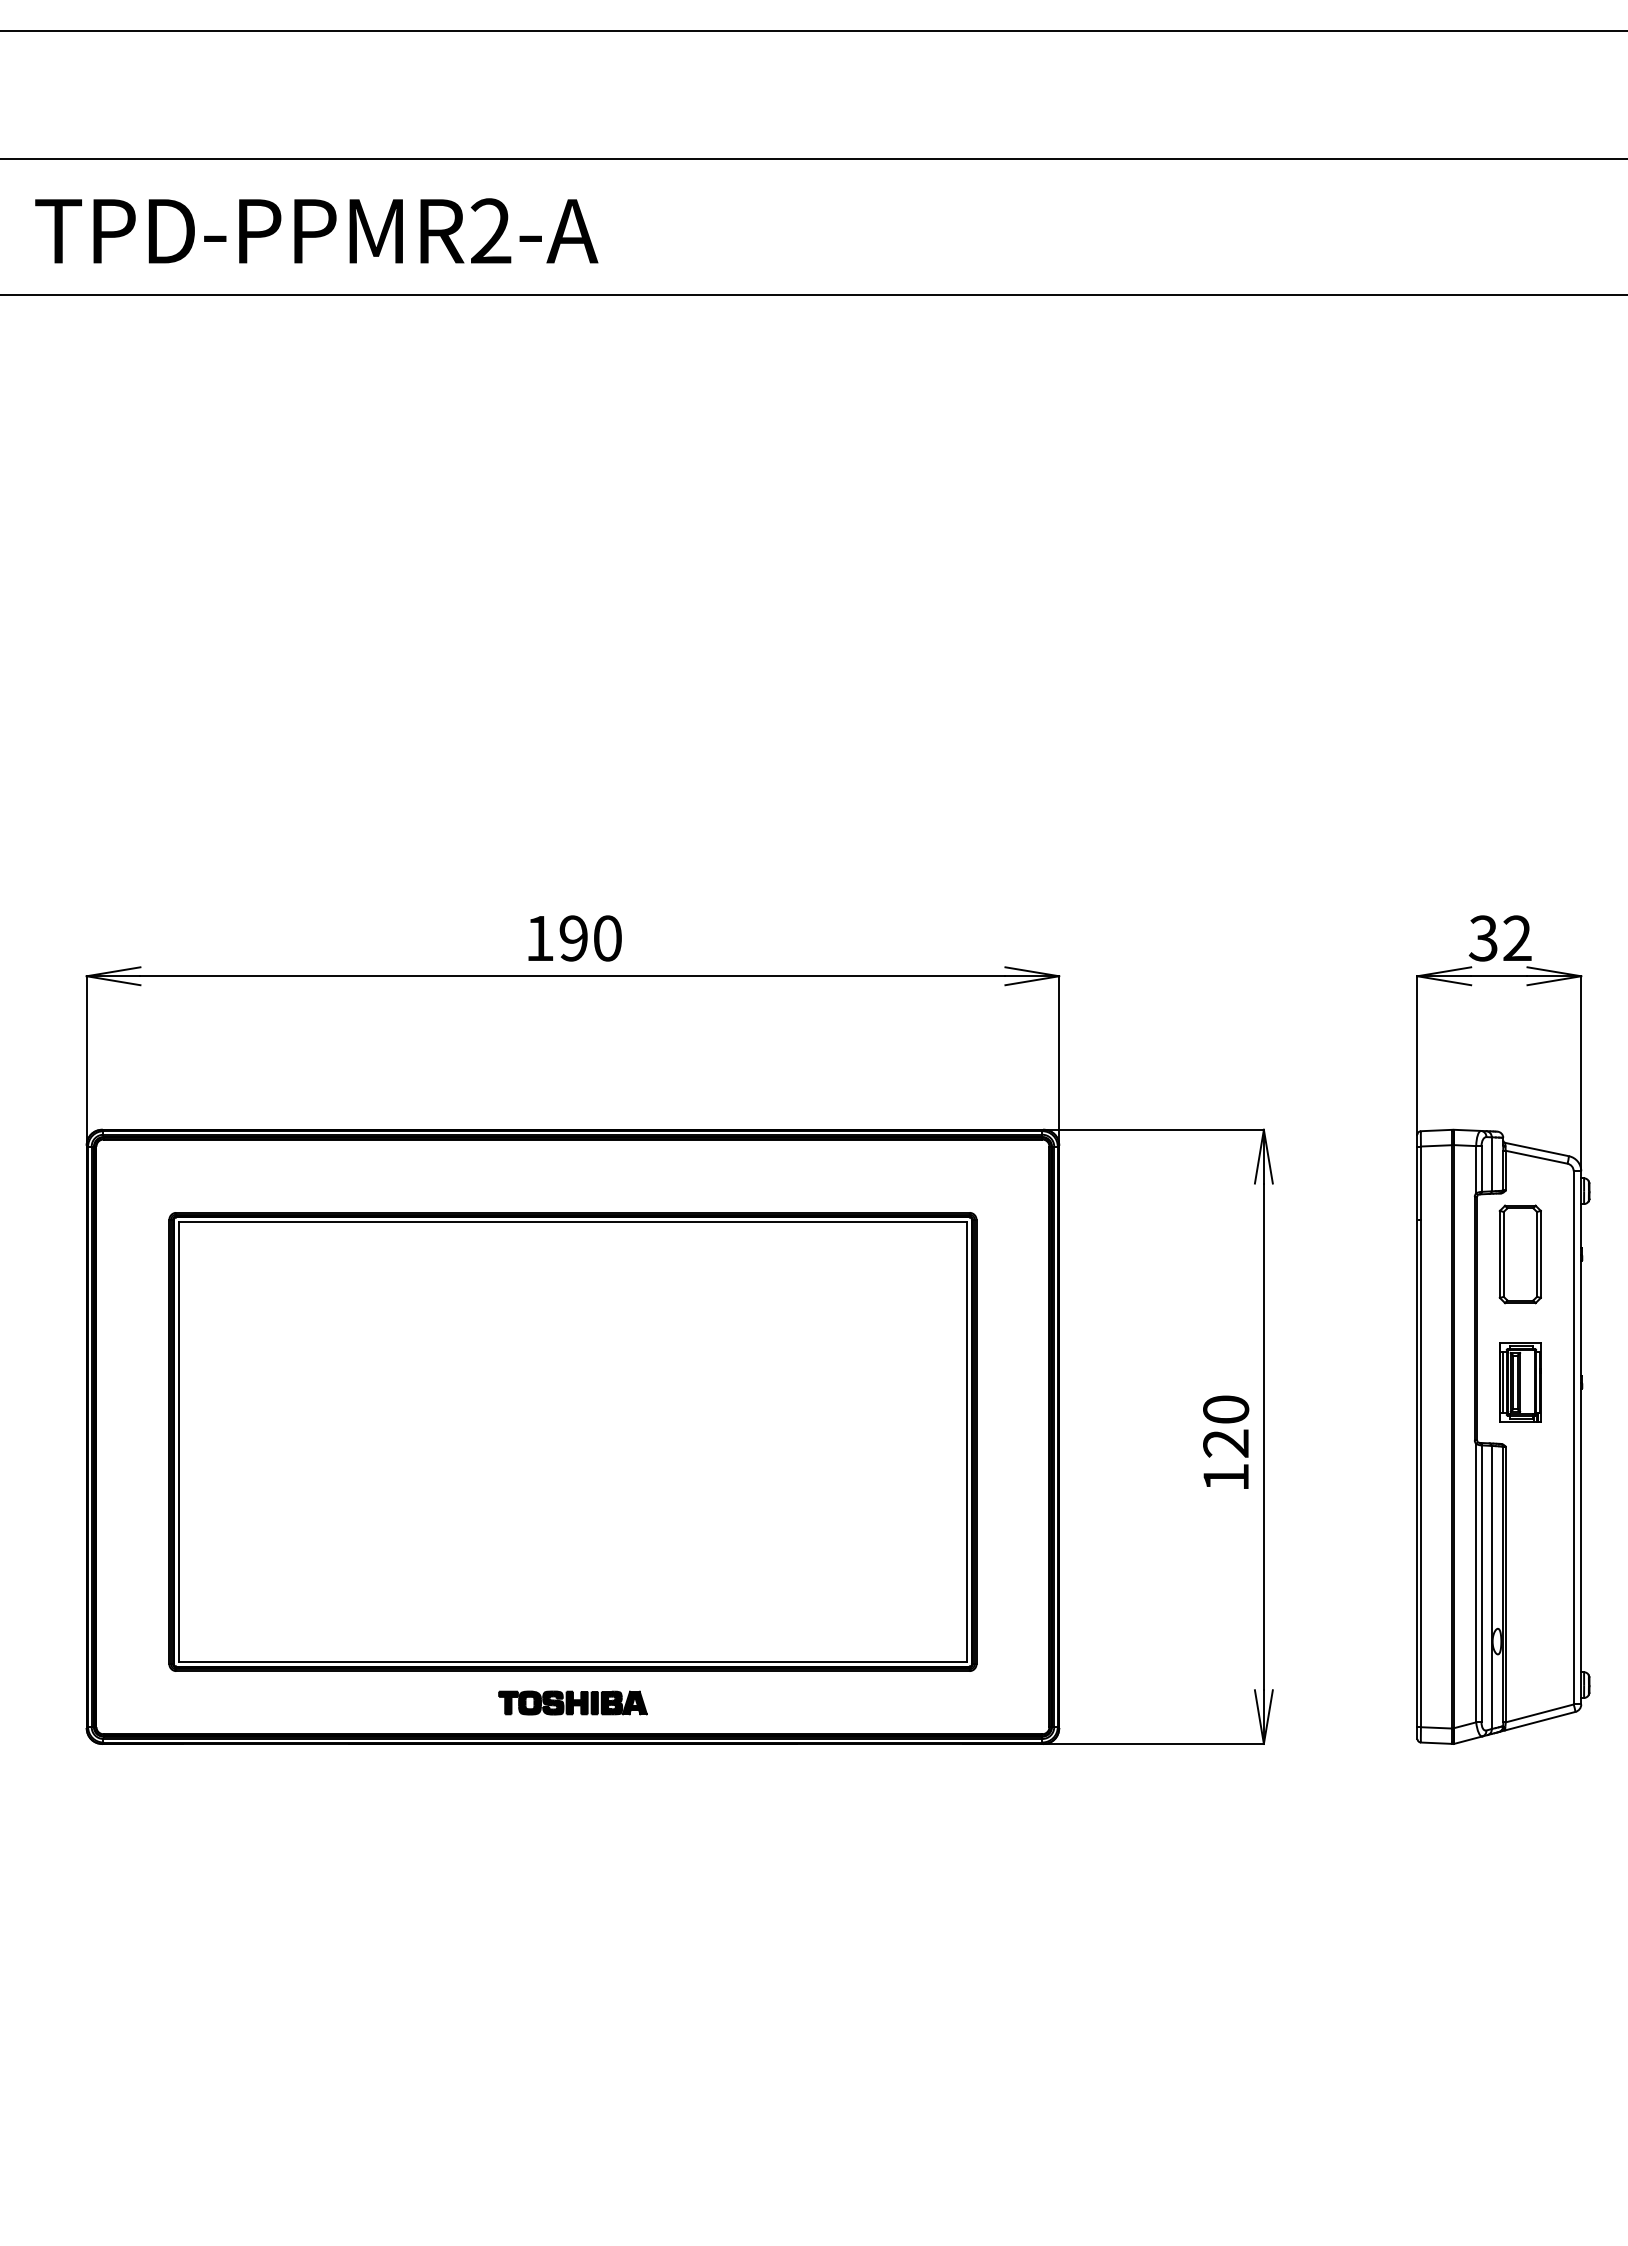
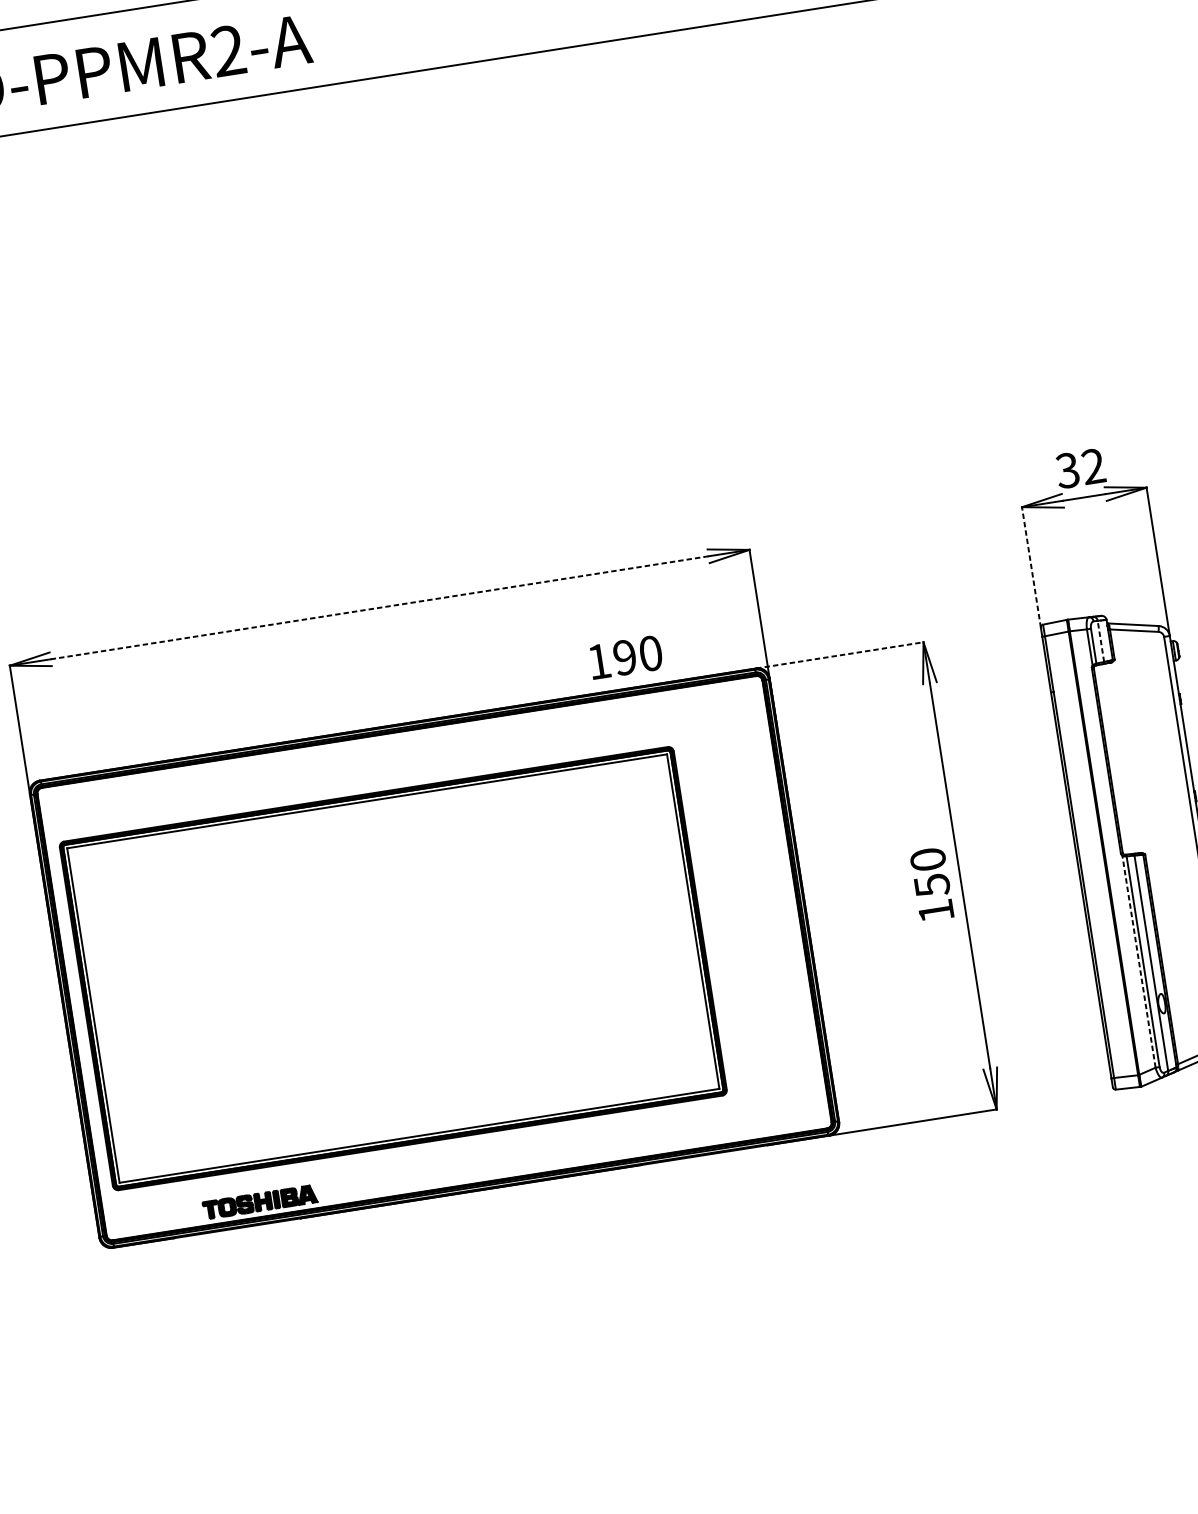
text: (574, 938) -> (625, 657), moved
line: (572, 976) -> (379, 608), solid -> dashed
line: (1417, 1054) -> (1031, 566), solid -> dashed
line: (1154, 1129) -> (840, 655), solid -> dashed
line: (1491, 1163) -> (1100, 640), solid -> dashed
part: (1519, 1254) -> (1132, 706), removed
part: (1520, 1382) -> (1148, 803), removed
part: (572, 1441) -> (392, 968), moved
text: (1226, 1443) -> (932, 885), 120 -> 150
line: (1476, 1582) -> (1139, 961), solid -> dashed
part: (572, 1702) -> (259, 1201), moved

